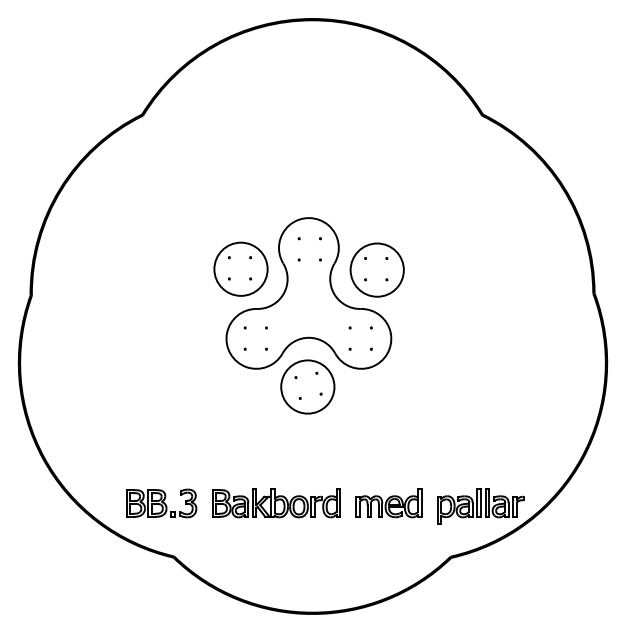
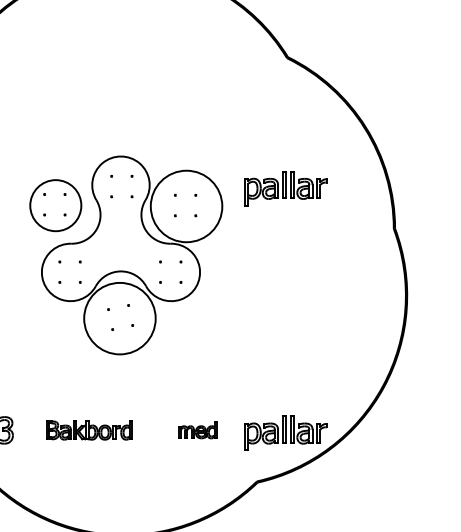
part: (480, 251) -> (285, 188), added
circle: (376, 269) -> (185, 205), size x1.4
circle: (307, 386) -> (119, 318), size x1.4
part: (276, 503) -> (89, 430), size x0.7
part: (388, 503) -> (197, 430), size x0.6

